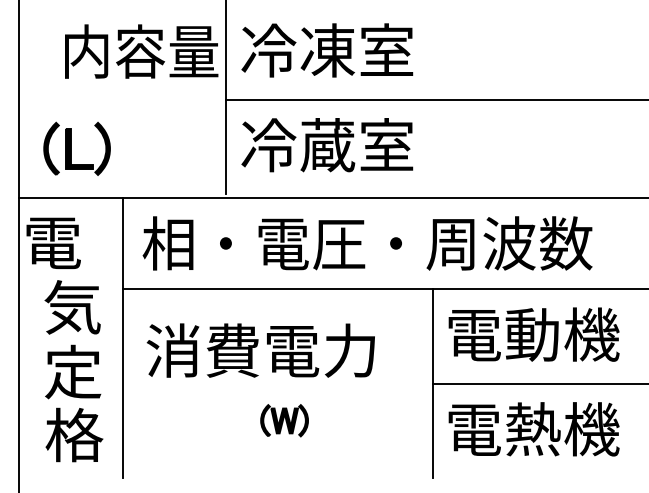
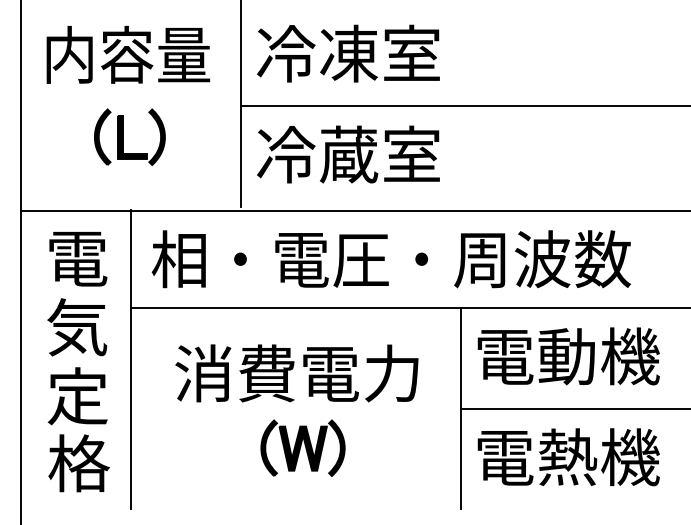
text: (141, 51) -> (128, 54), moved
part: (76, 148) -> (129, 136), moved
text: (53, 242) -> (78, 258), moved
text: (260, 350) -> (296, 373), moved
part: (284, 420) -> (302, 447), size x1.67

